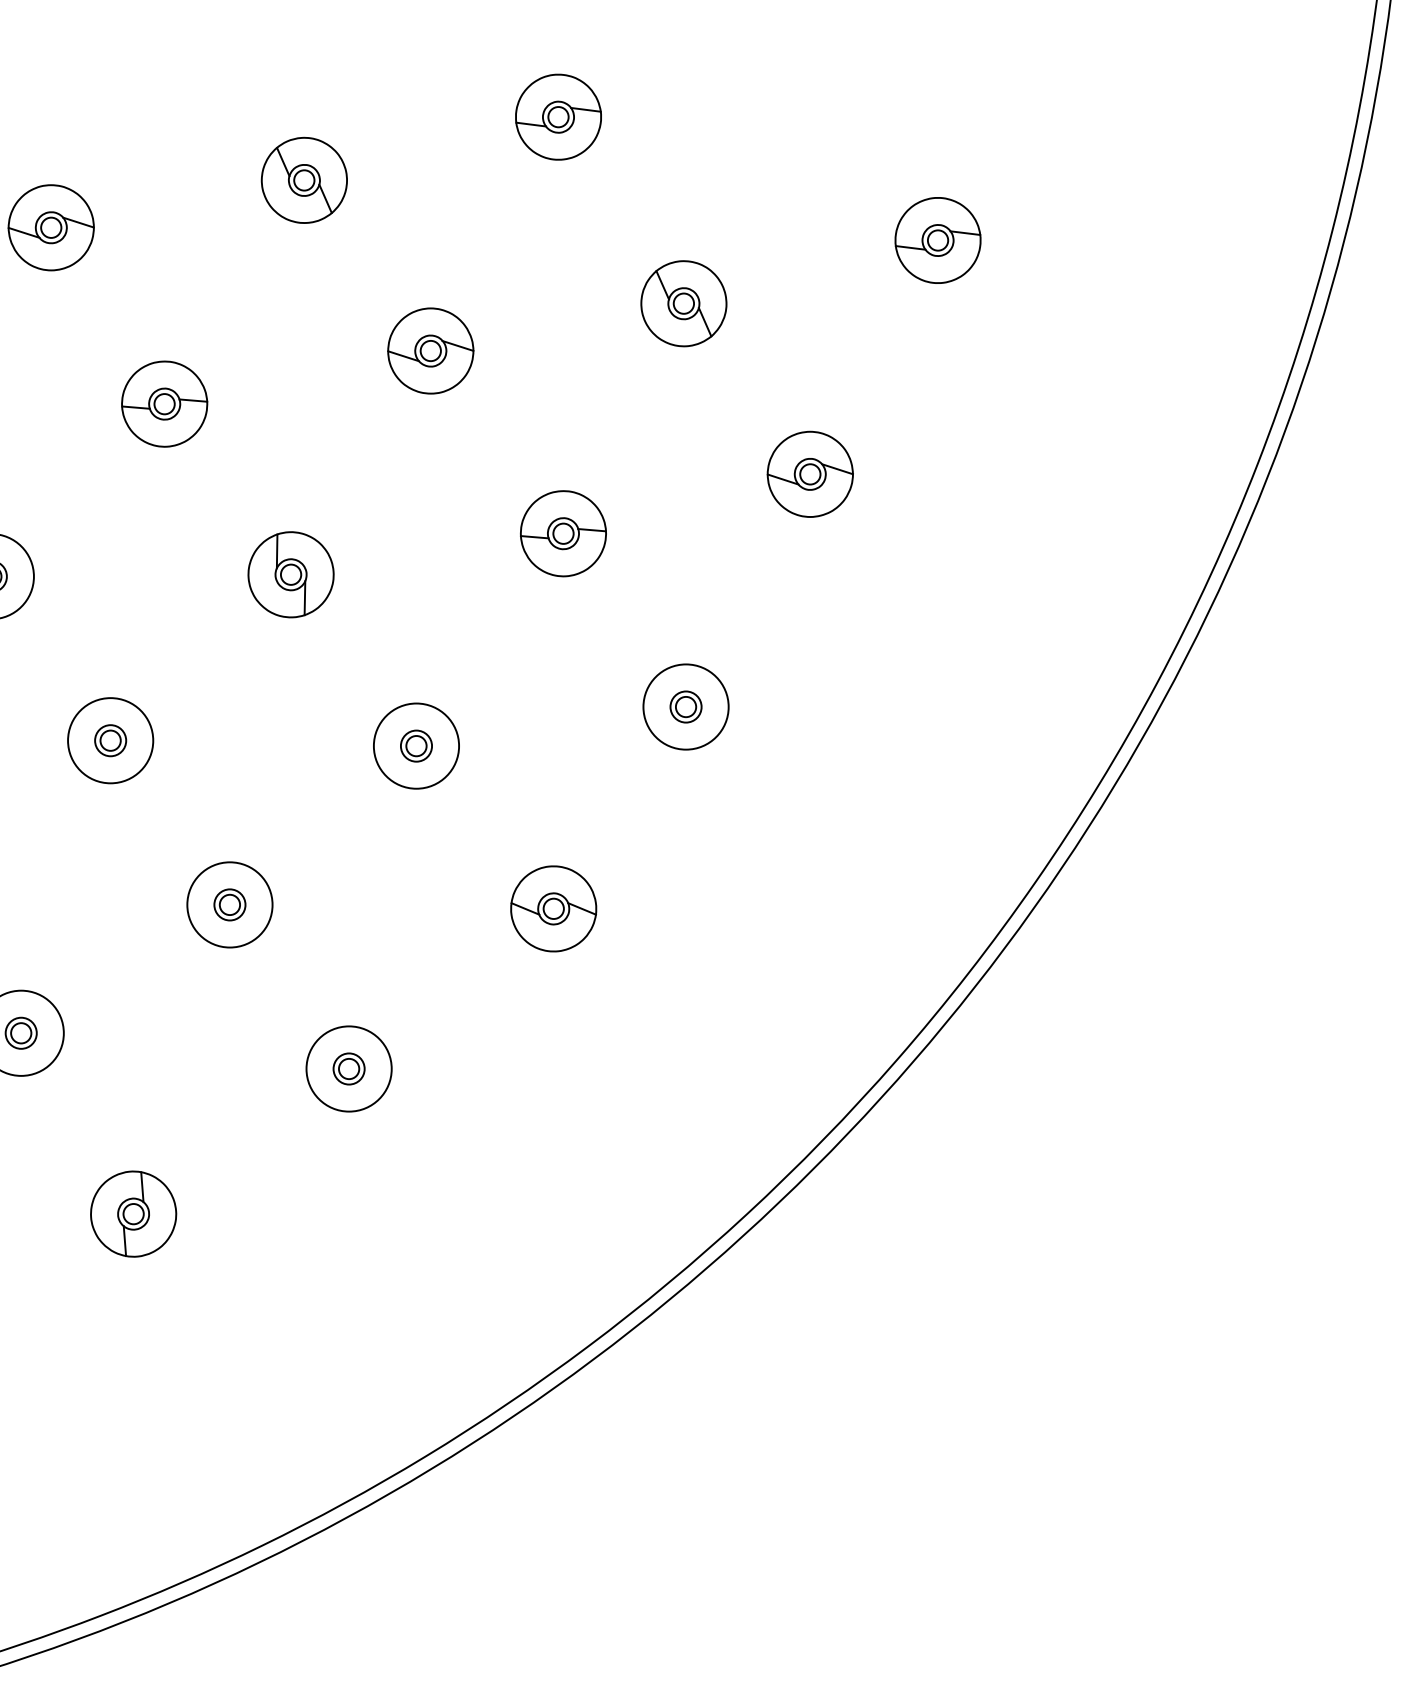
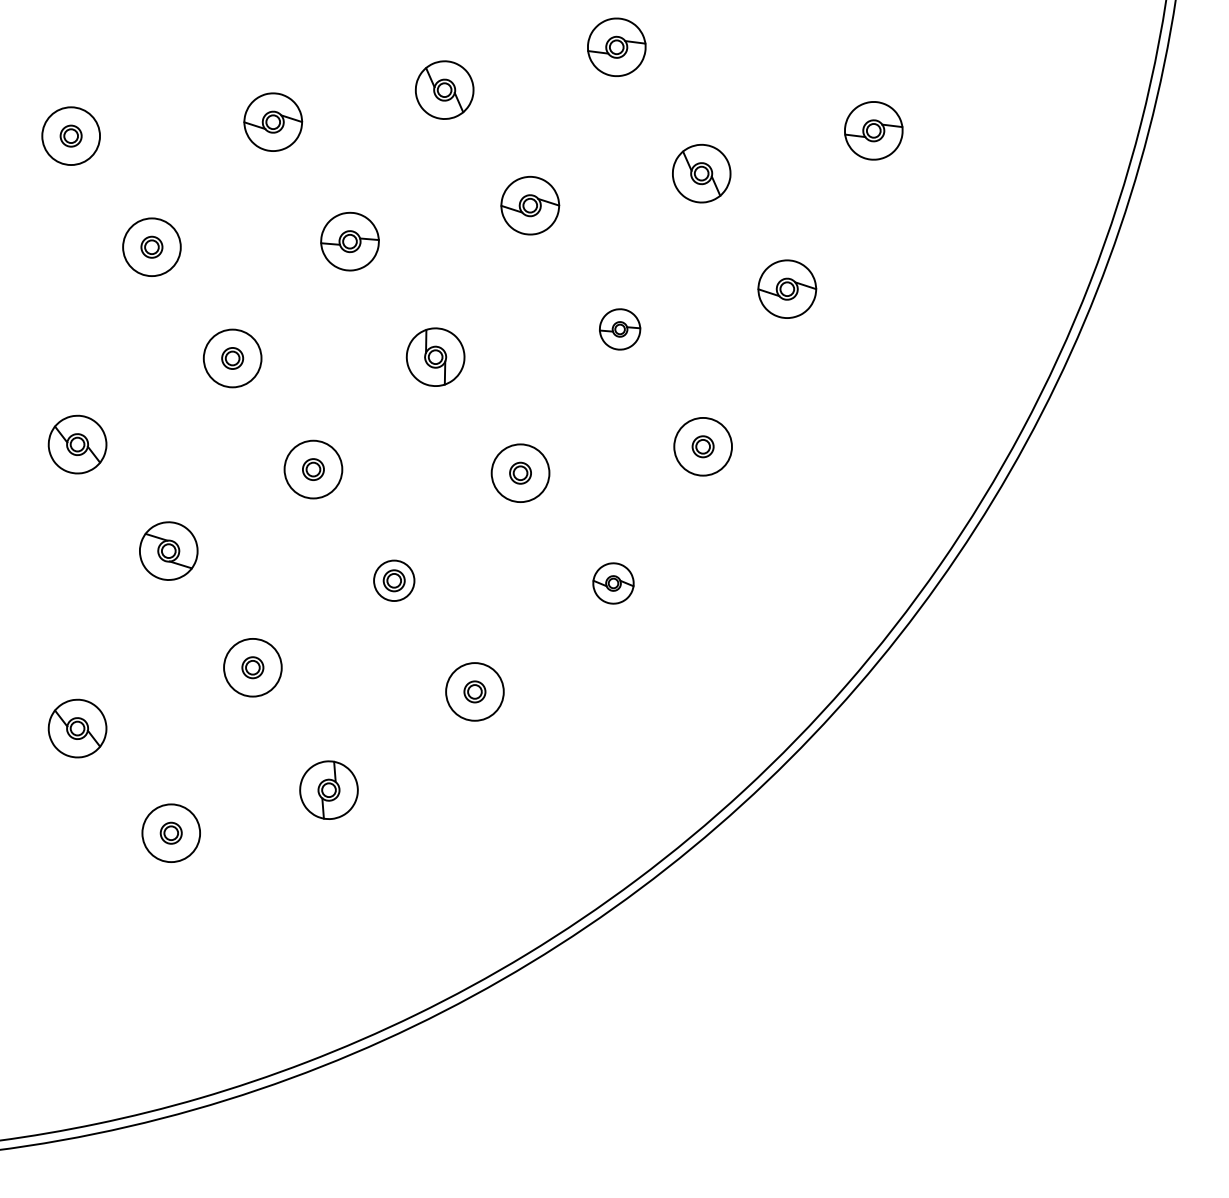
part: (562, 533) -> (619, 329), size x0.7
circle: (230, 904) -> (394, 580), size x0.7
part: (553, 908) -> (613, 583), size x0.7

